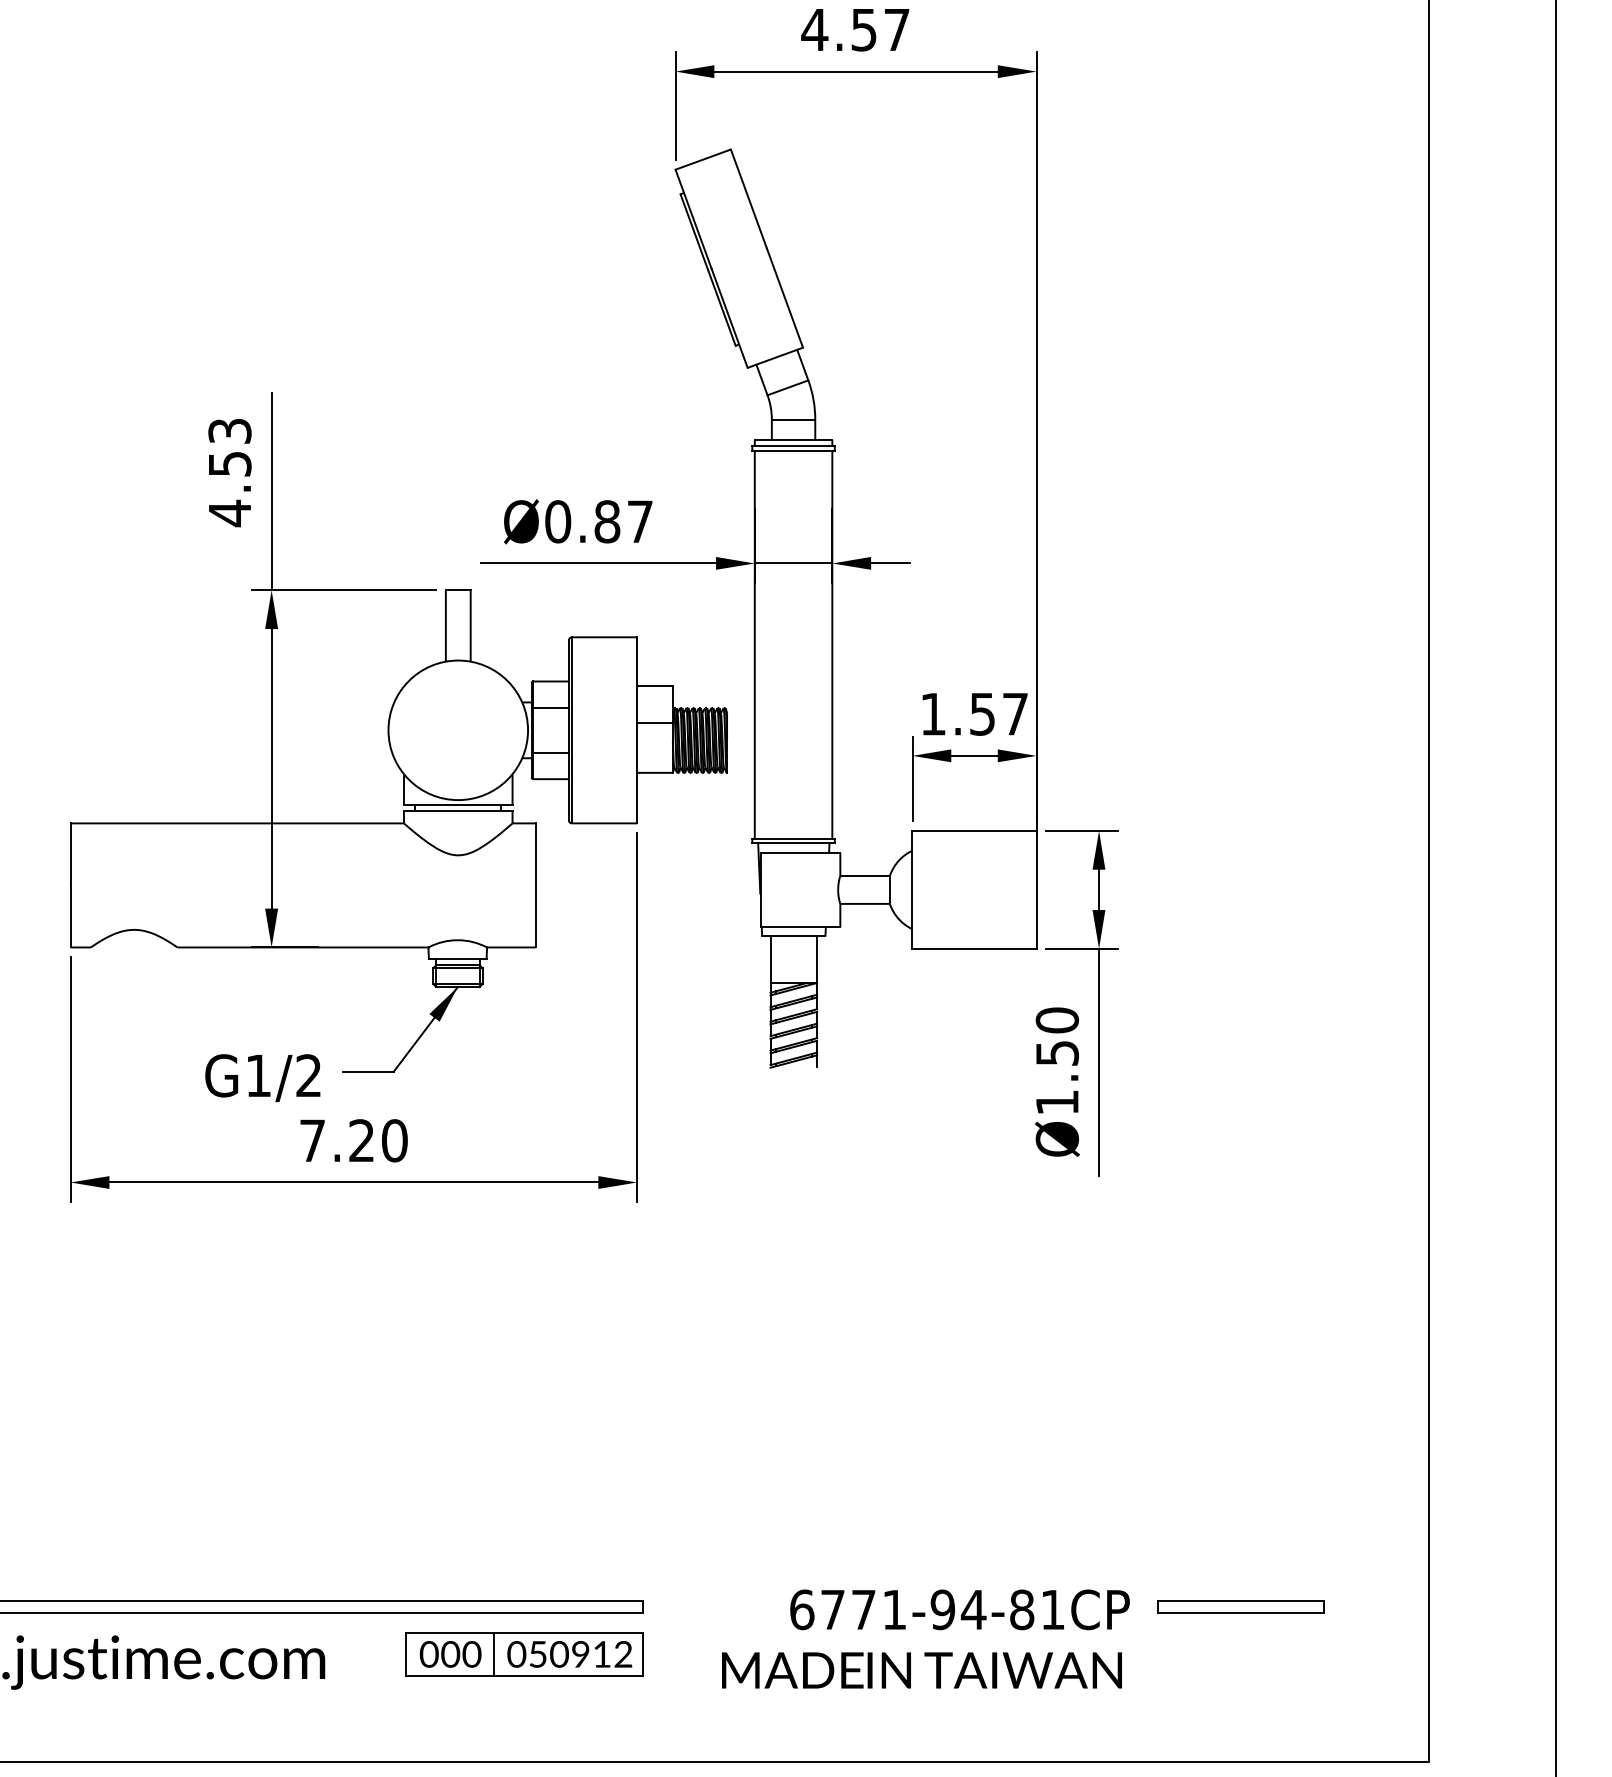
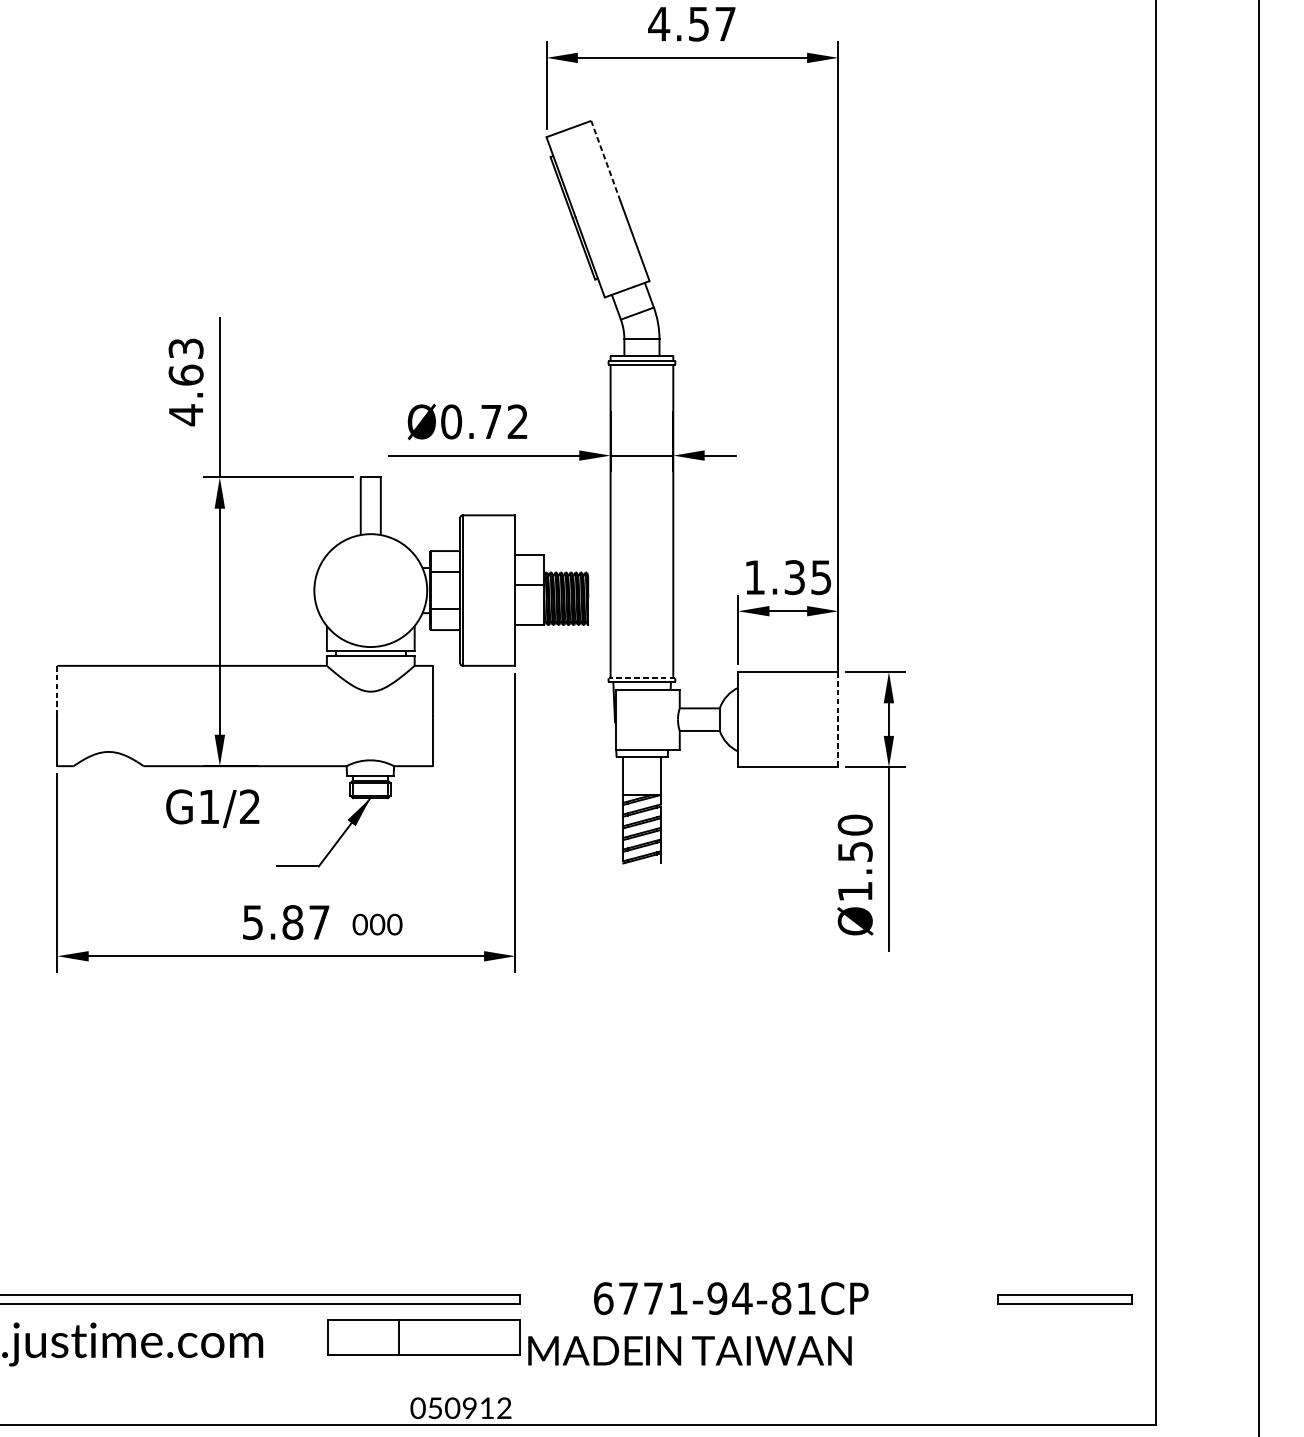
line: (748, 199) -> (605, 161), solid -> dashed
text: (229, 463) -> (185, 374), 4.53 -> 4.63
text: (623, 521) -> (504, 421), Ø0.87 -> Ø0.72
text: (998, 713) -> (807, 576), 1.57 -> 1.35
line: (793, 838) -> (641, 678), solid -> dashed
line: (70, 853) -> (57, 690), solid -> dashed
line: (1036, 889) -> (838, 719), solid -> dashed
text: (262, 1077) -> (212, 808), moved
text: (353, 1140) -> (286, 922), 7.20 -> 5.87
part: (1240, 1606) -> (1064, 1299), moved
text: (959, 1609) -> (730, 1298), moved
text: (450, 1654) -> (377, 924), moved
text: (569, 1654) -> (460, 1408), moved
text: (921, 1670) -> (689, 1350), moved

